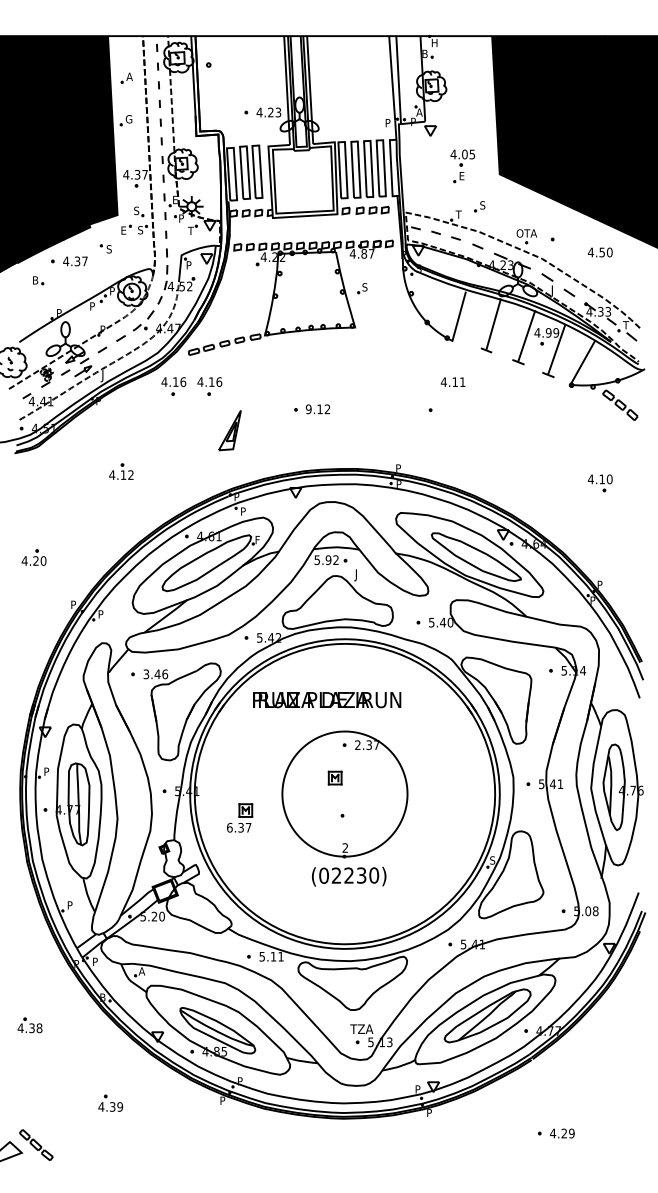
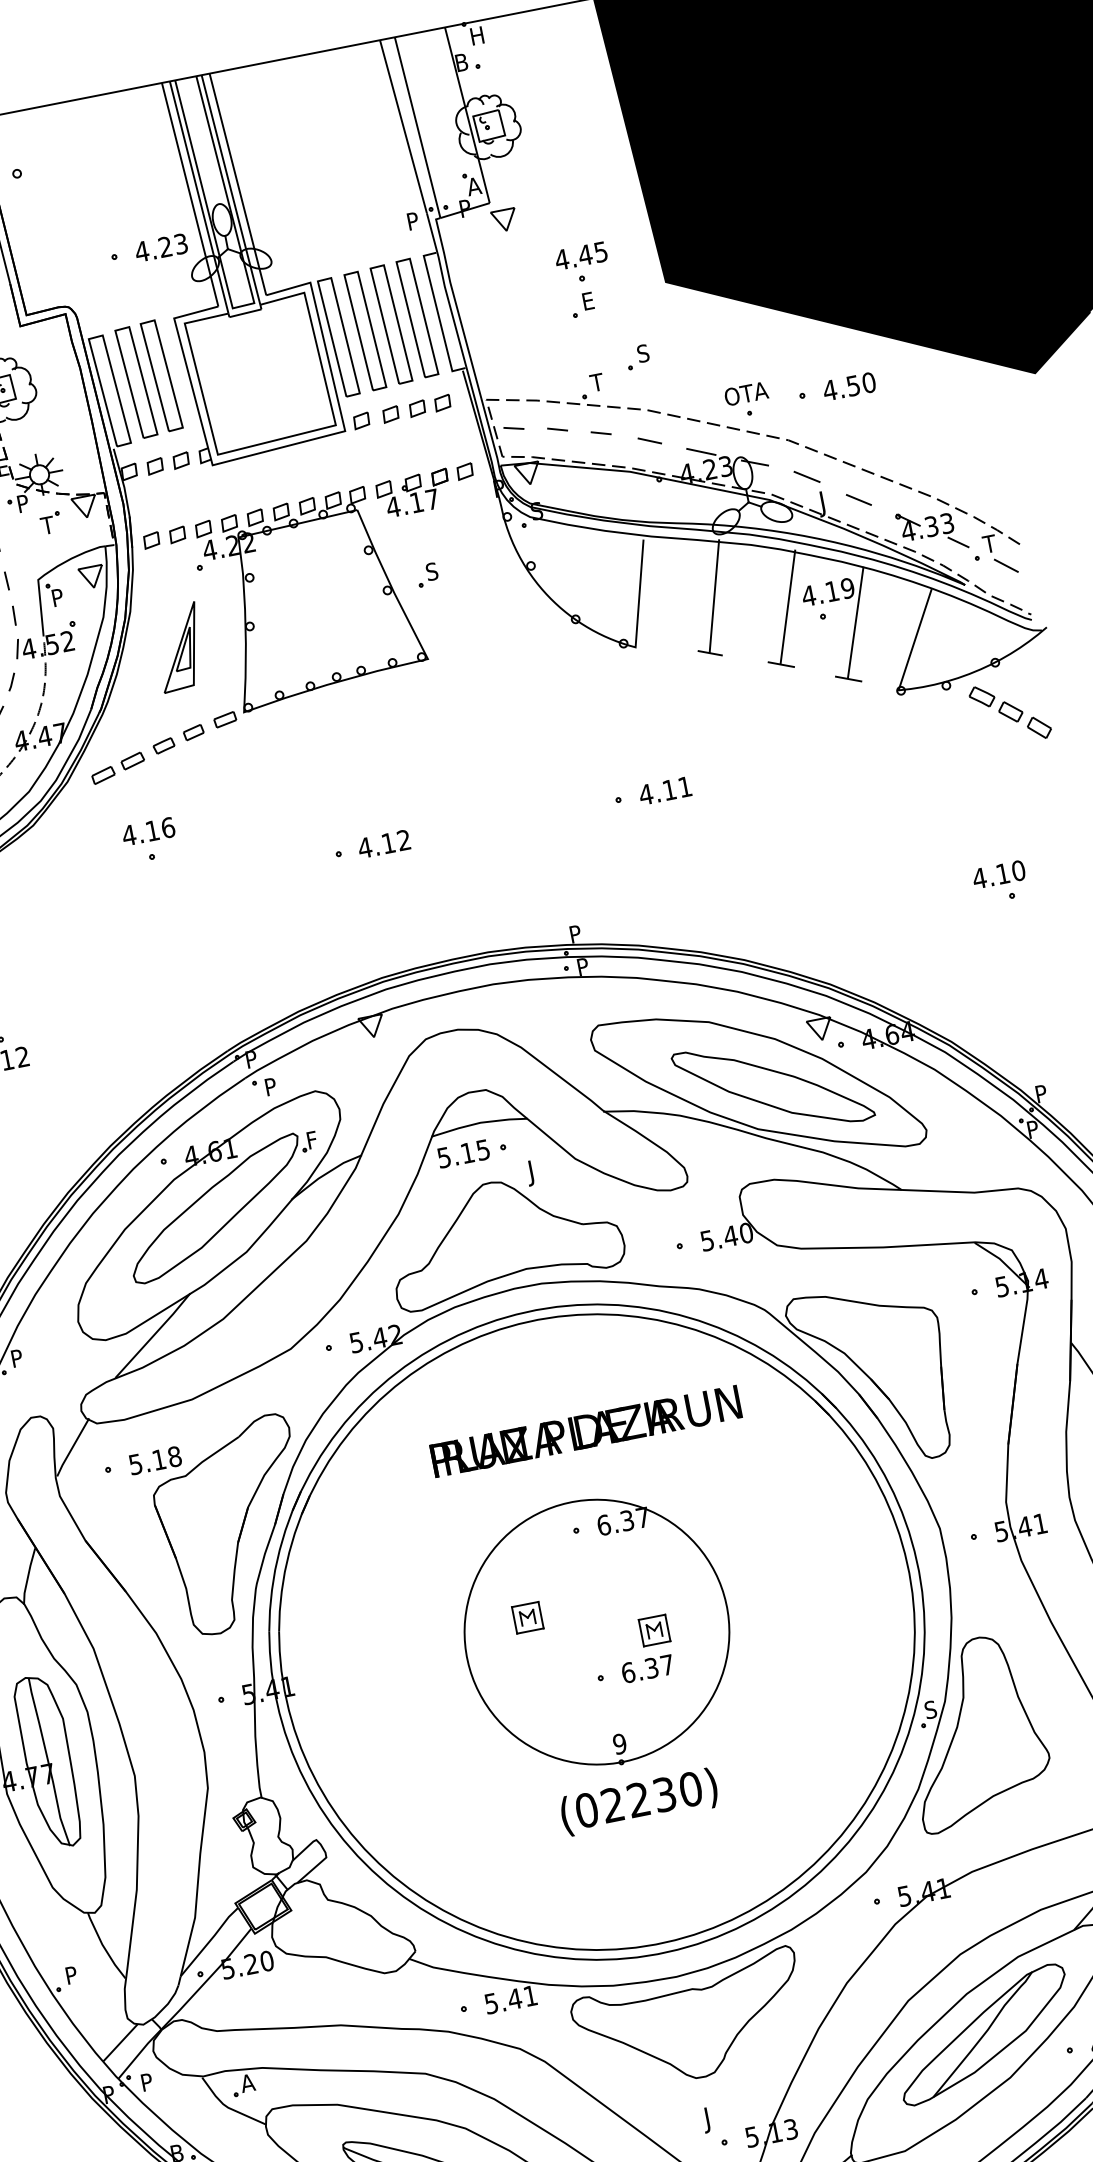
text: (464, 154) -> (584, 255), 4.05 -> 4.45
text: (599, 252) -> (847, 386), moved
text: (364, 253) -> (417, 501), 4.87 -> 4.17
text: (548, 332) -> (831, 590), 4.99 -> 4.19
text: (452, 381) -> (663, 789), moved
part: (173, 386) -> (74, 855), removed
text: (308, 409) -> (364, 848), 9.12 -> 4.12
part: (229, 430) -> (178, 647), moved
text: (331, 560) -> (473, 1152), 5.92 -> 5.15
text: (155, 674) -> (154, 1461), 3.46 -> 5.18
text: (327, 700) -> (586, 1432), moved
text: (357, 744) -> (602, 1524), 2.37 -> 6.37
part: (334, 777) -> (526, 1616), moved
part: (240, 817) -> (646, 1647), moved
text: (345, 847) -> (619, 1742), 2 -> 9
text: (273, 956) -> (514, 1998), 5.11 -> 5.41
text: (361, 1030) -> (727, 2116), TZA -> J

